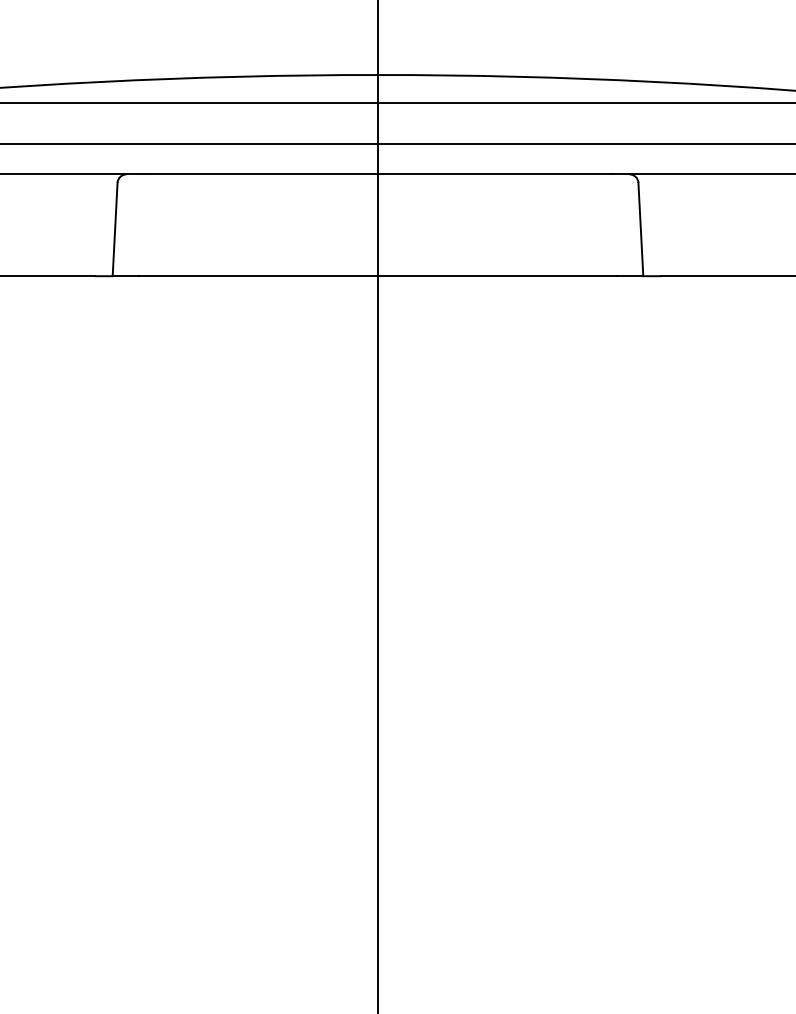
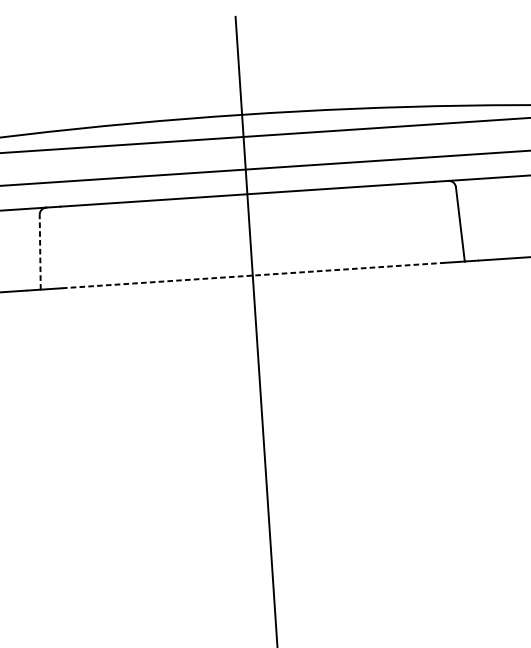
line: (115, 229) -> (40, 252), solid -> dashed
line: (377, 276) -> (252, 275), solid -> dashed

